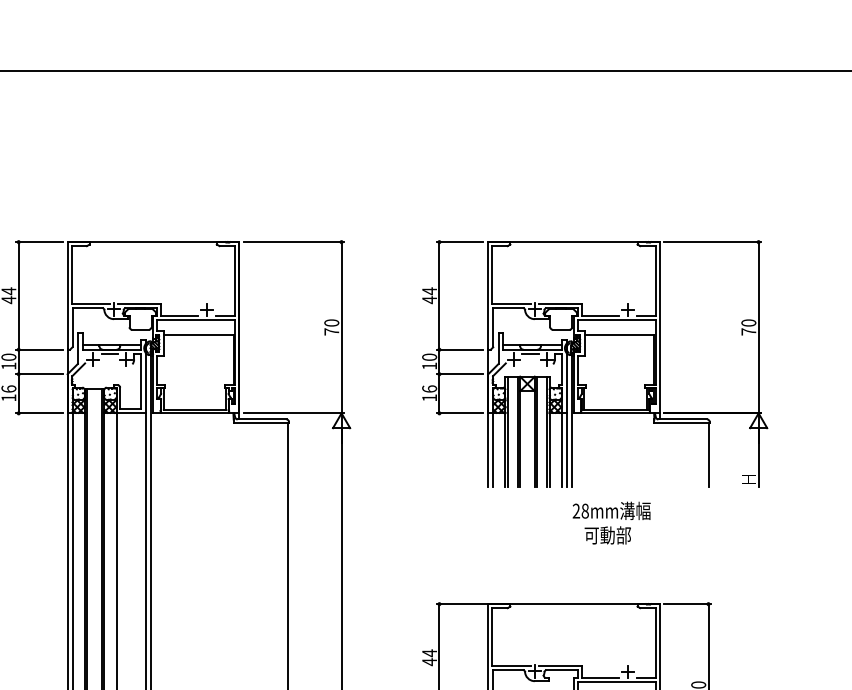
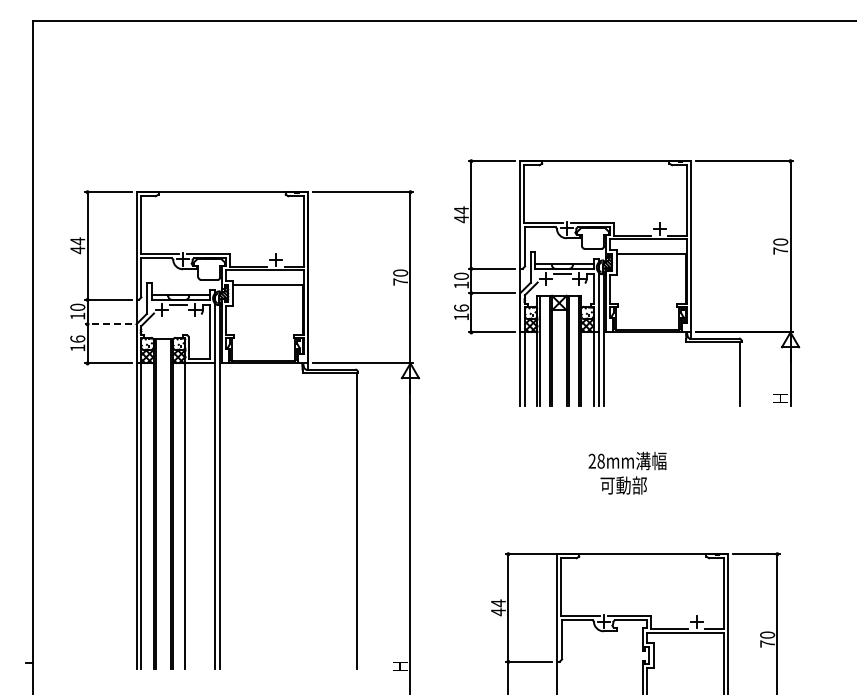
part: (595, 363) -> (627, 282), moved
line: (38, 374) -> (107, 324), solid -> dashed
text: (611, 522) -> (627, 472), moved

